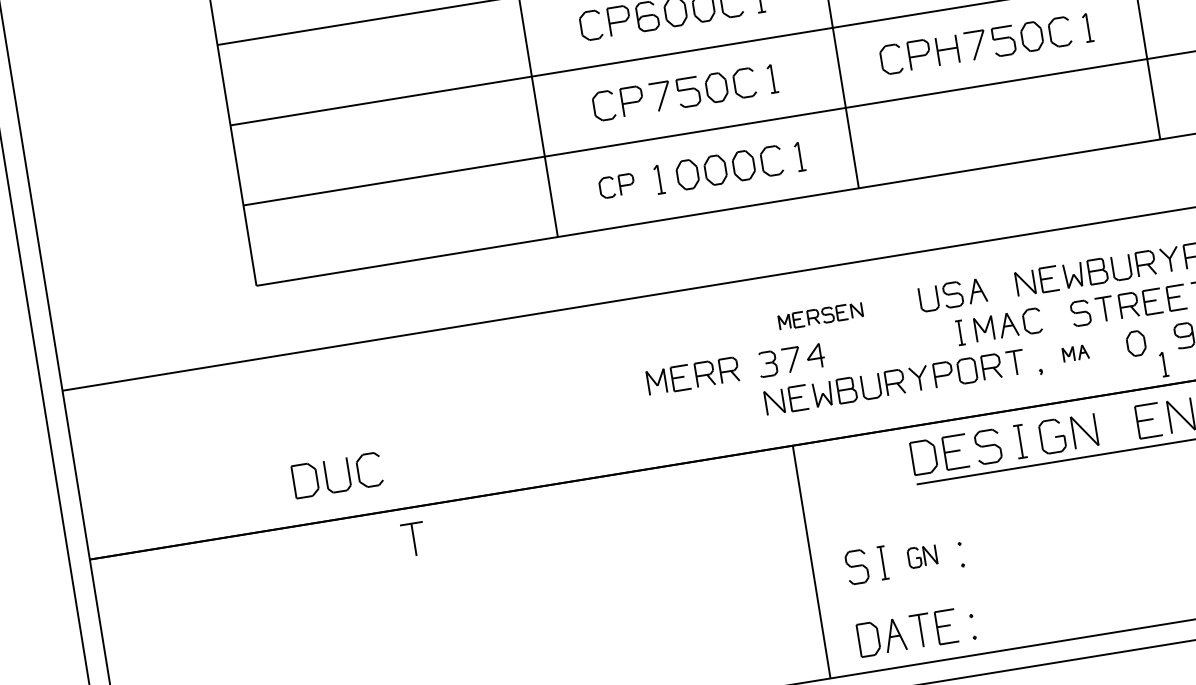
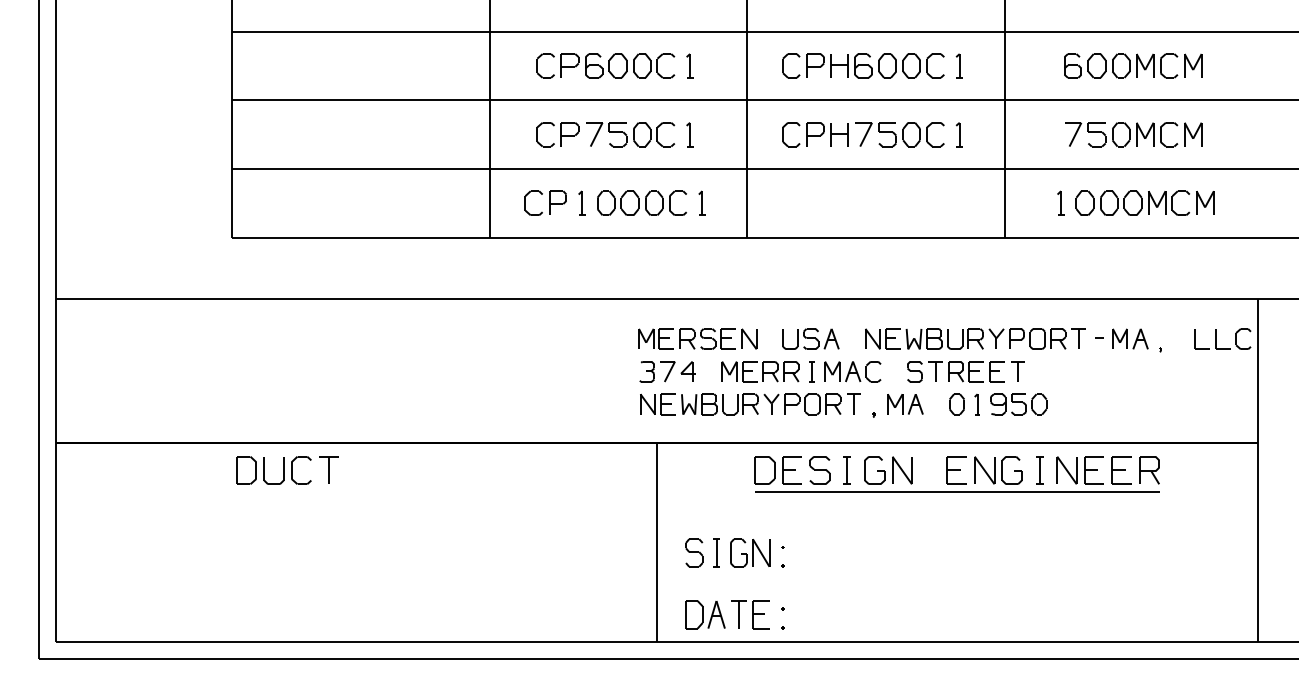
part: (616, 185) -> (545, 202), size x1.43
part: (820, 315) -> (697, 338), size x1.67
part: (1075, 353) -> (905, 404), size x1.67
part: (1163, 364) -> (976, 404), moved
part: (693, 375) -> (760, 371), moved
part: (326, 477) -> (264, 470), moved
part: (922, 555) -> (750, 552), size x1.67

